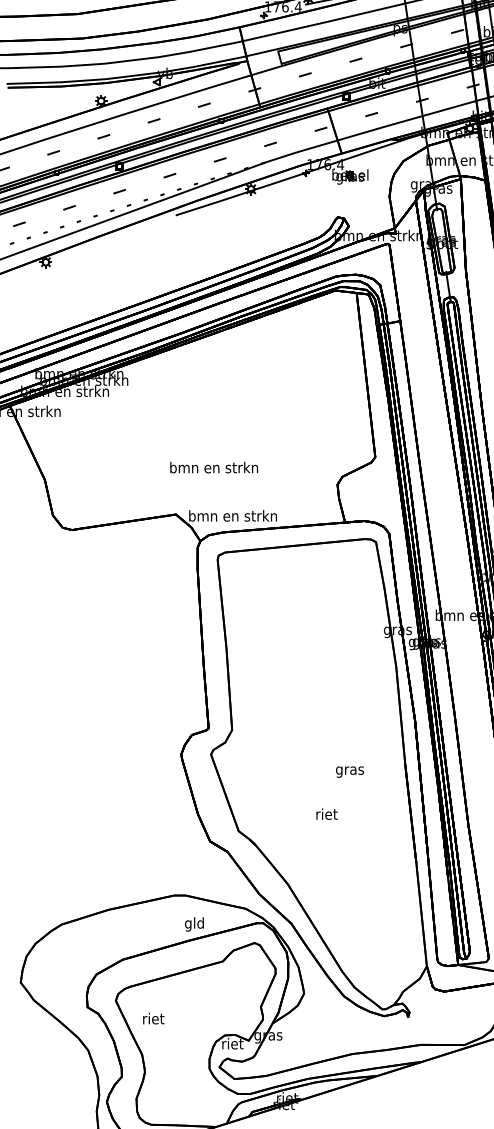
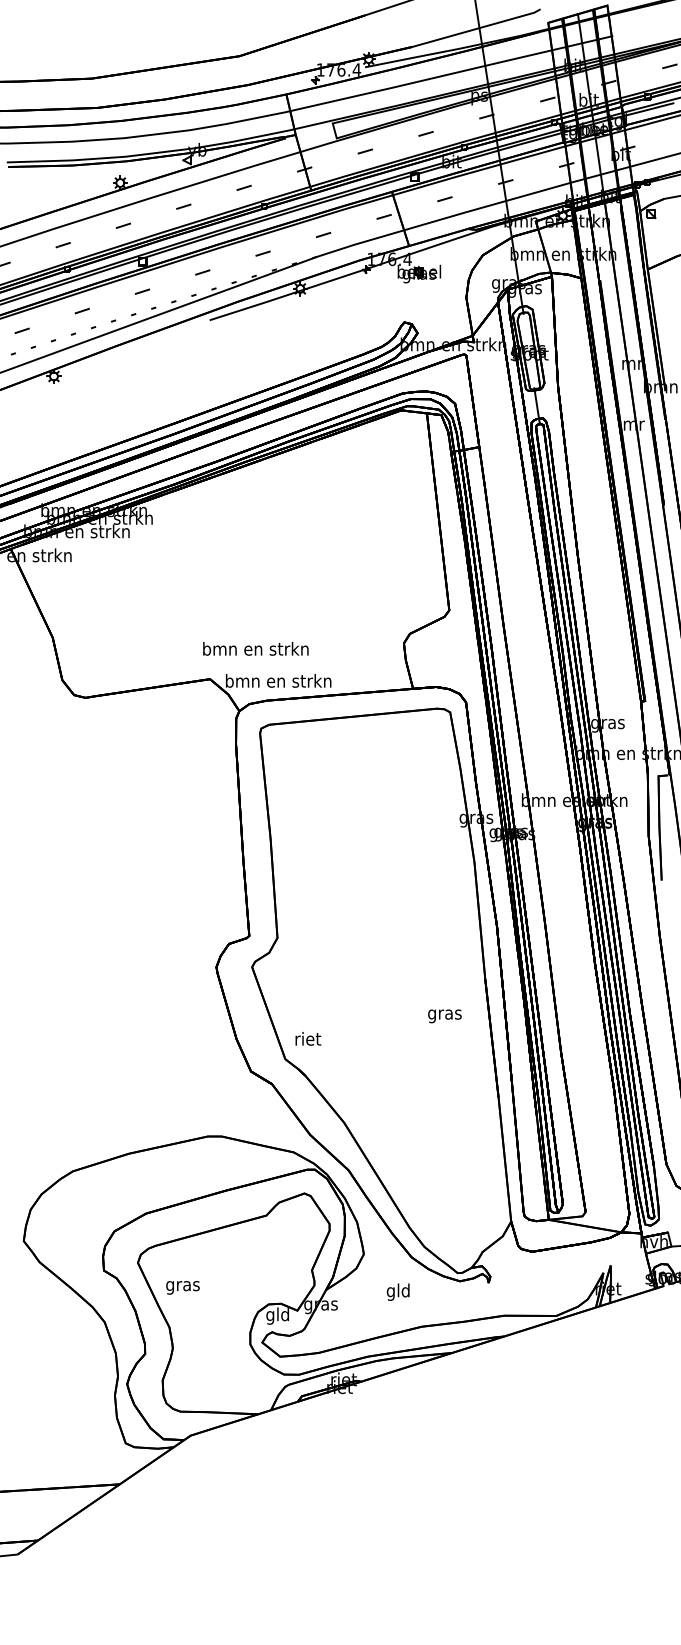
text: (213, 467) -> (255, 648), moved
text: (349, 772) -> (444, 1016), moved
text: (327, 813) -> (308, 1038), moved
text: (193, 923) -> (397, 1291), moved
text: (153, 1019) -> (182, 1285), riet -> gras
text: (232, 1044) -> (278, 1315), riet -> gld

